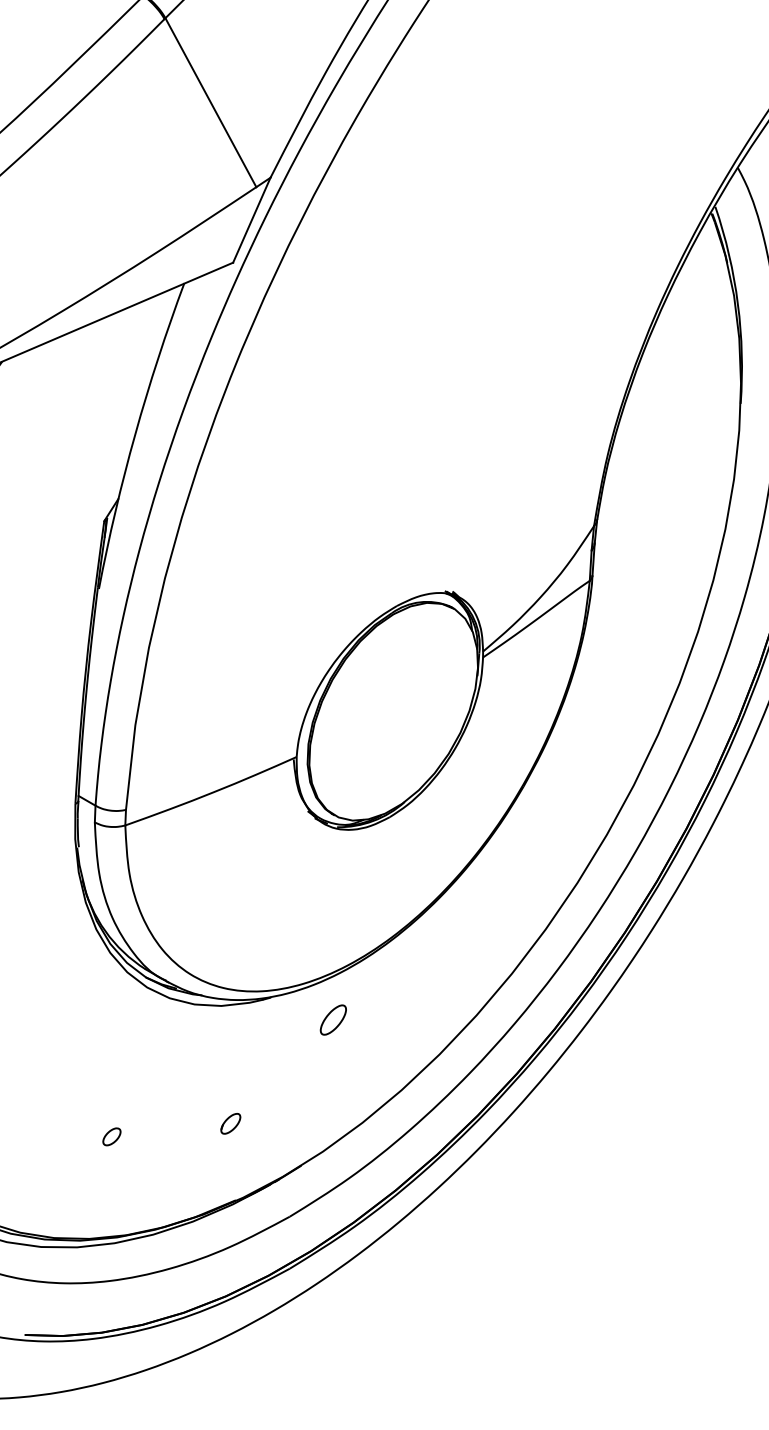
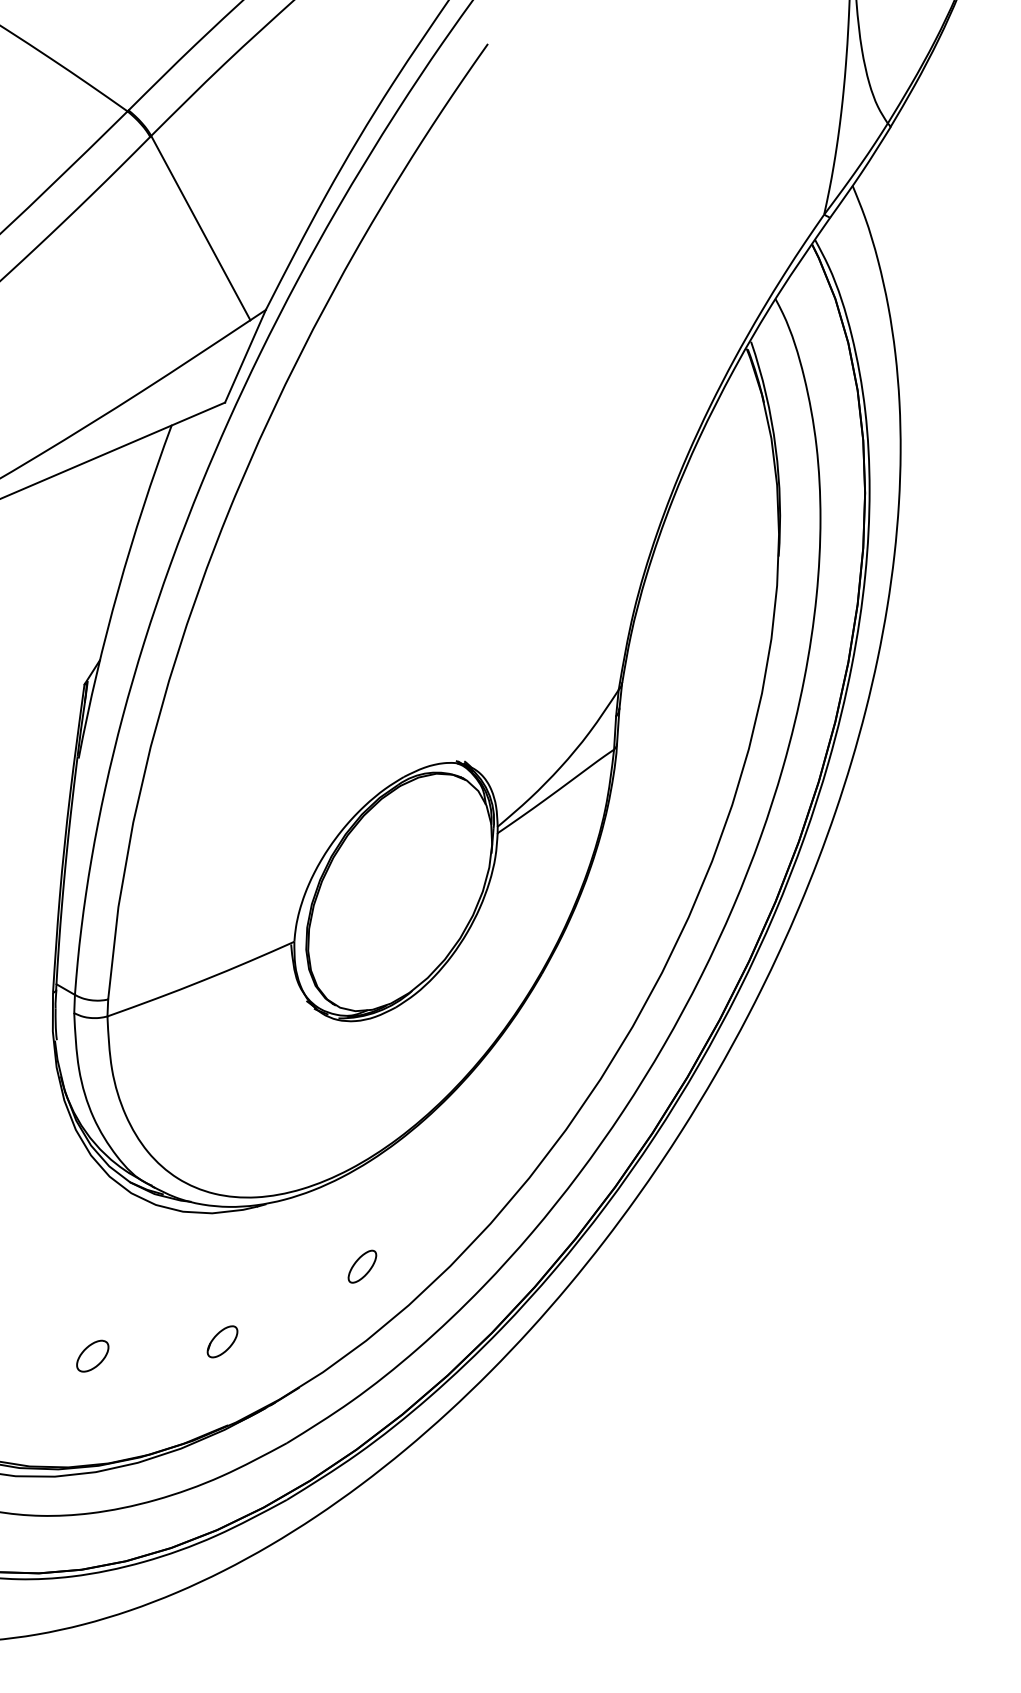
part: (333, 1019) -> (362, 1266), moved
part: (230, 1123) -> (222, 1341), size x1.43
part: (111, 1136) -> (92, 1355), size x1.67

